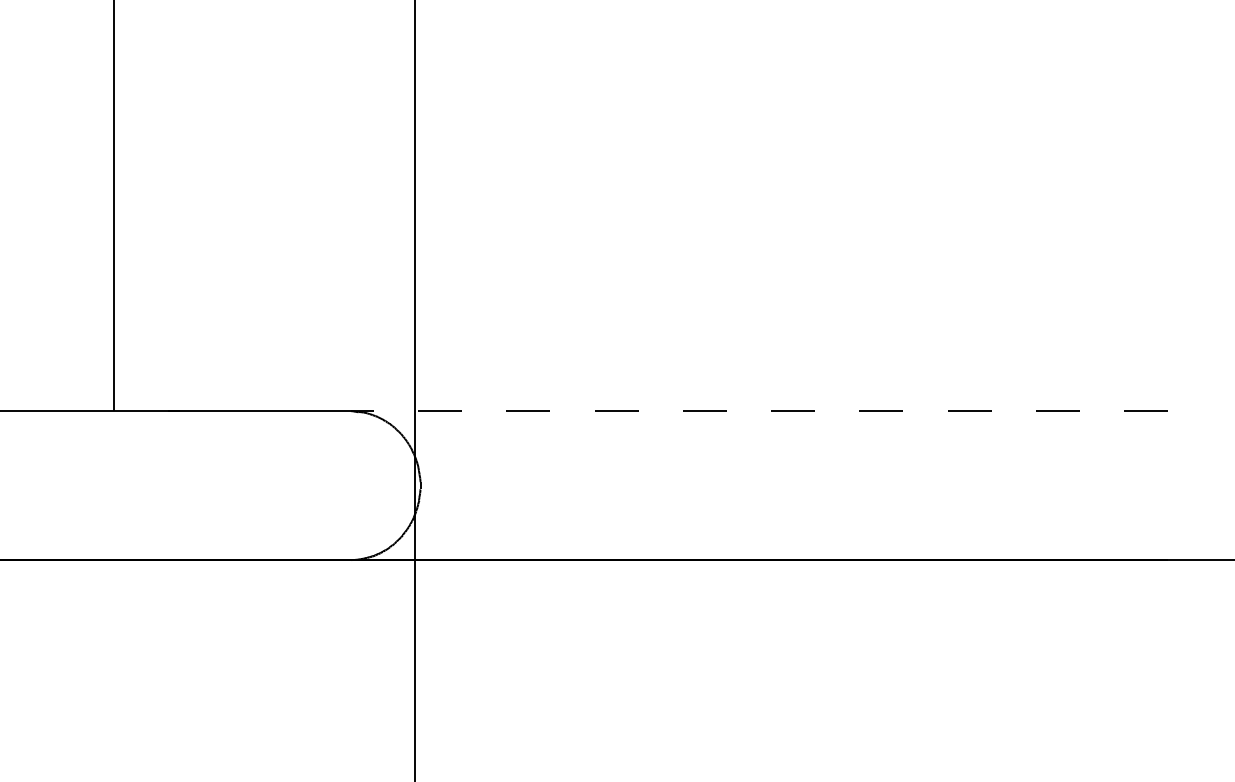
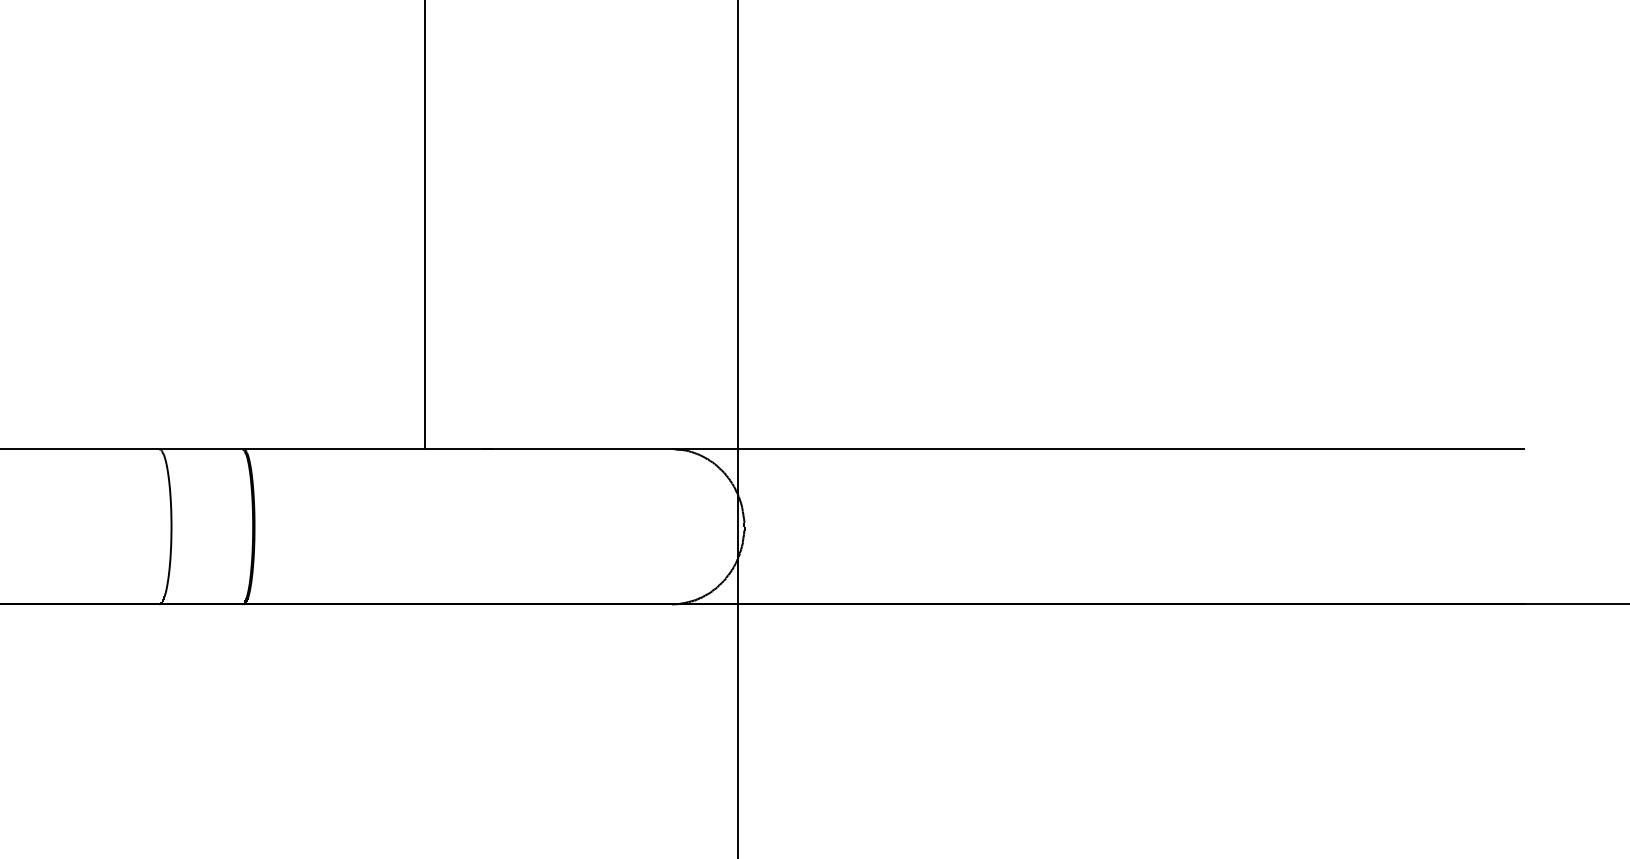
line: (759, 411) -> (1098, 449), dashed -> solid

